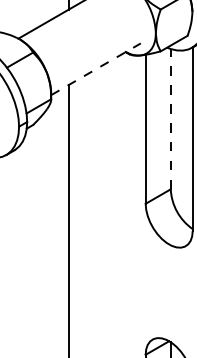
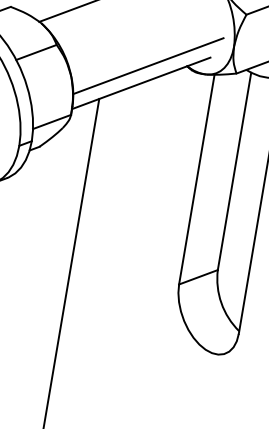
line: (98, 56) -> (147, 65), added
line: (96, 69) -> (141, 83), dashed -> solid
line: (170, 118) -> (234, 170), dashed -> solid

